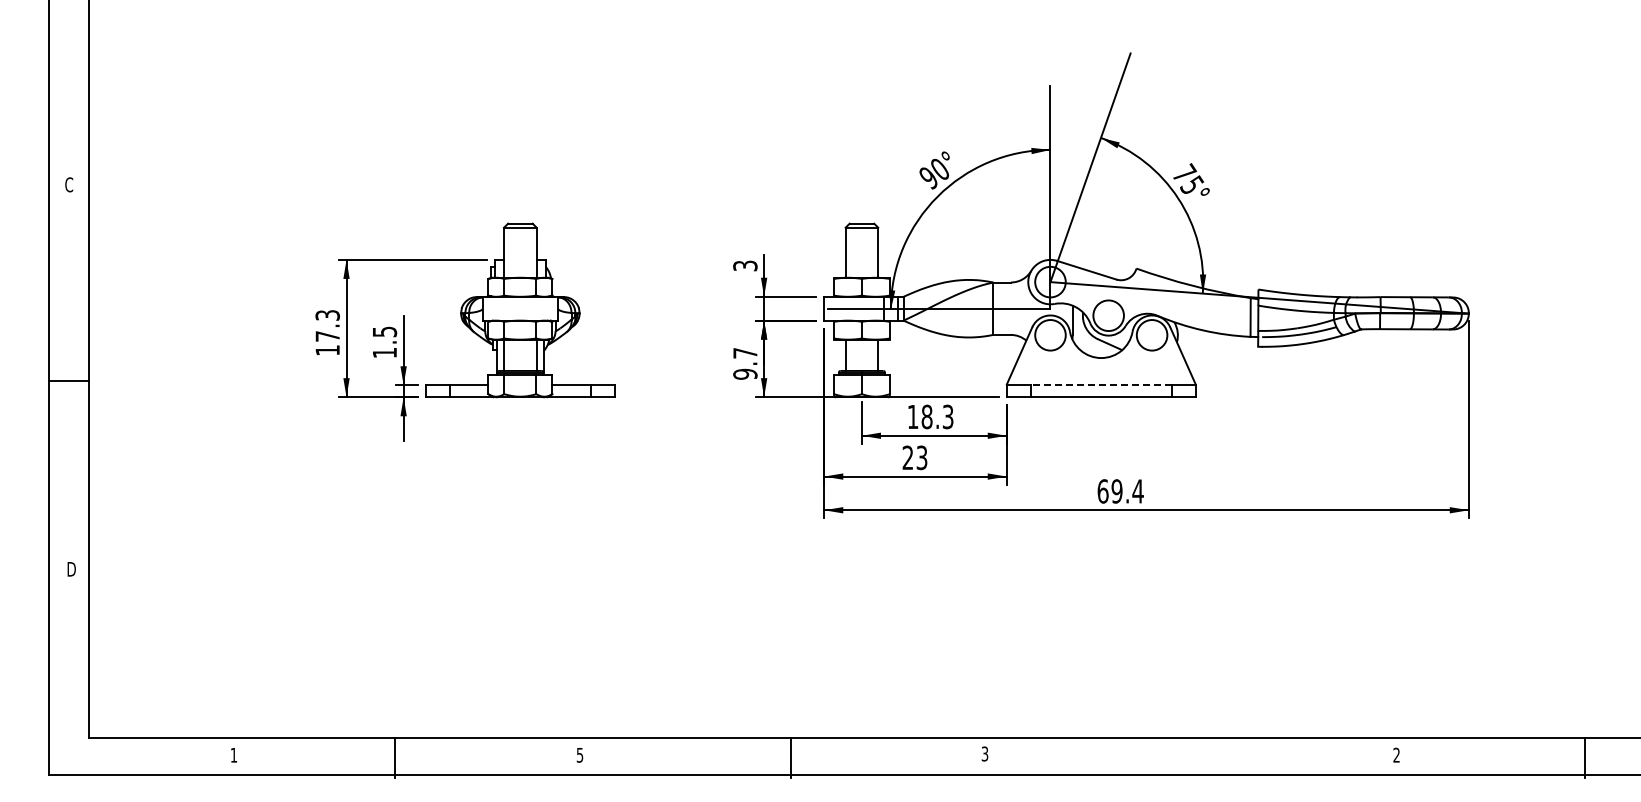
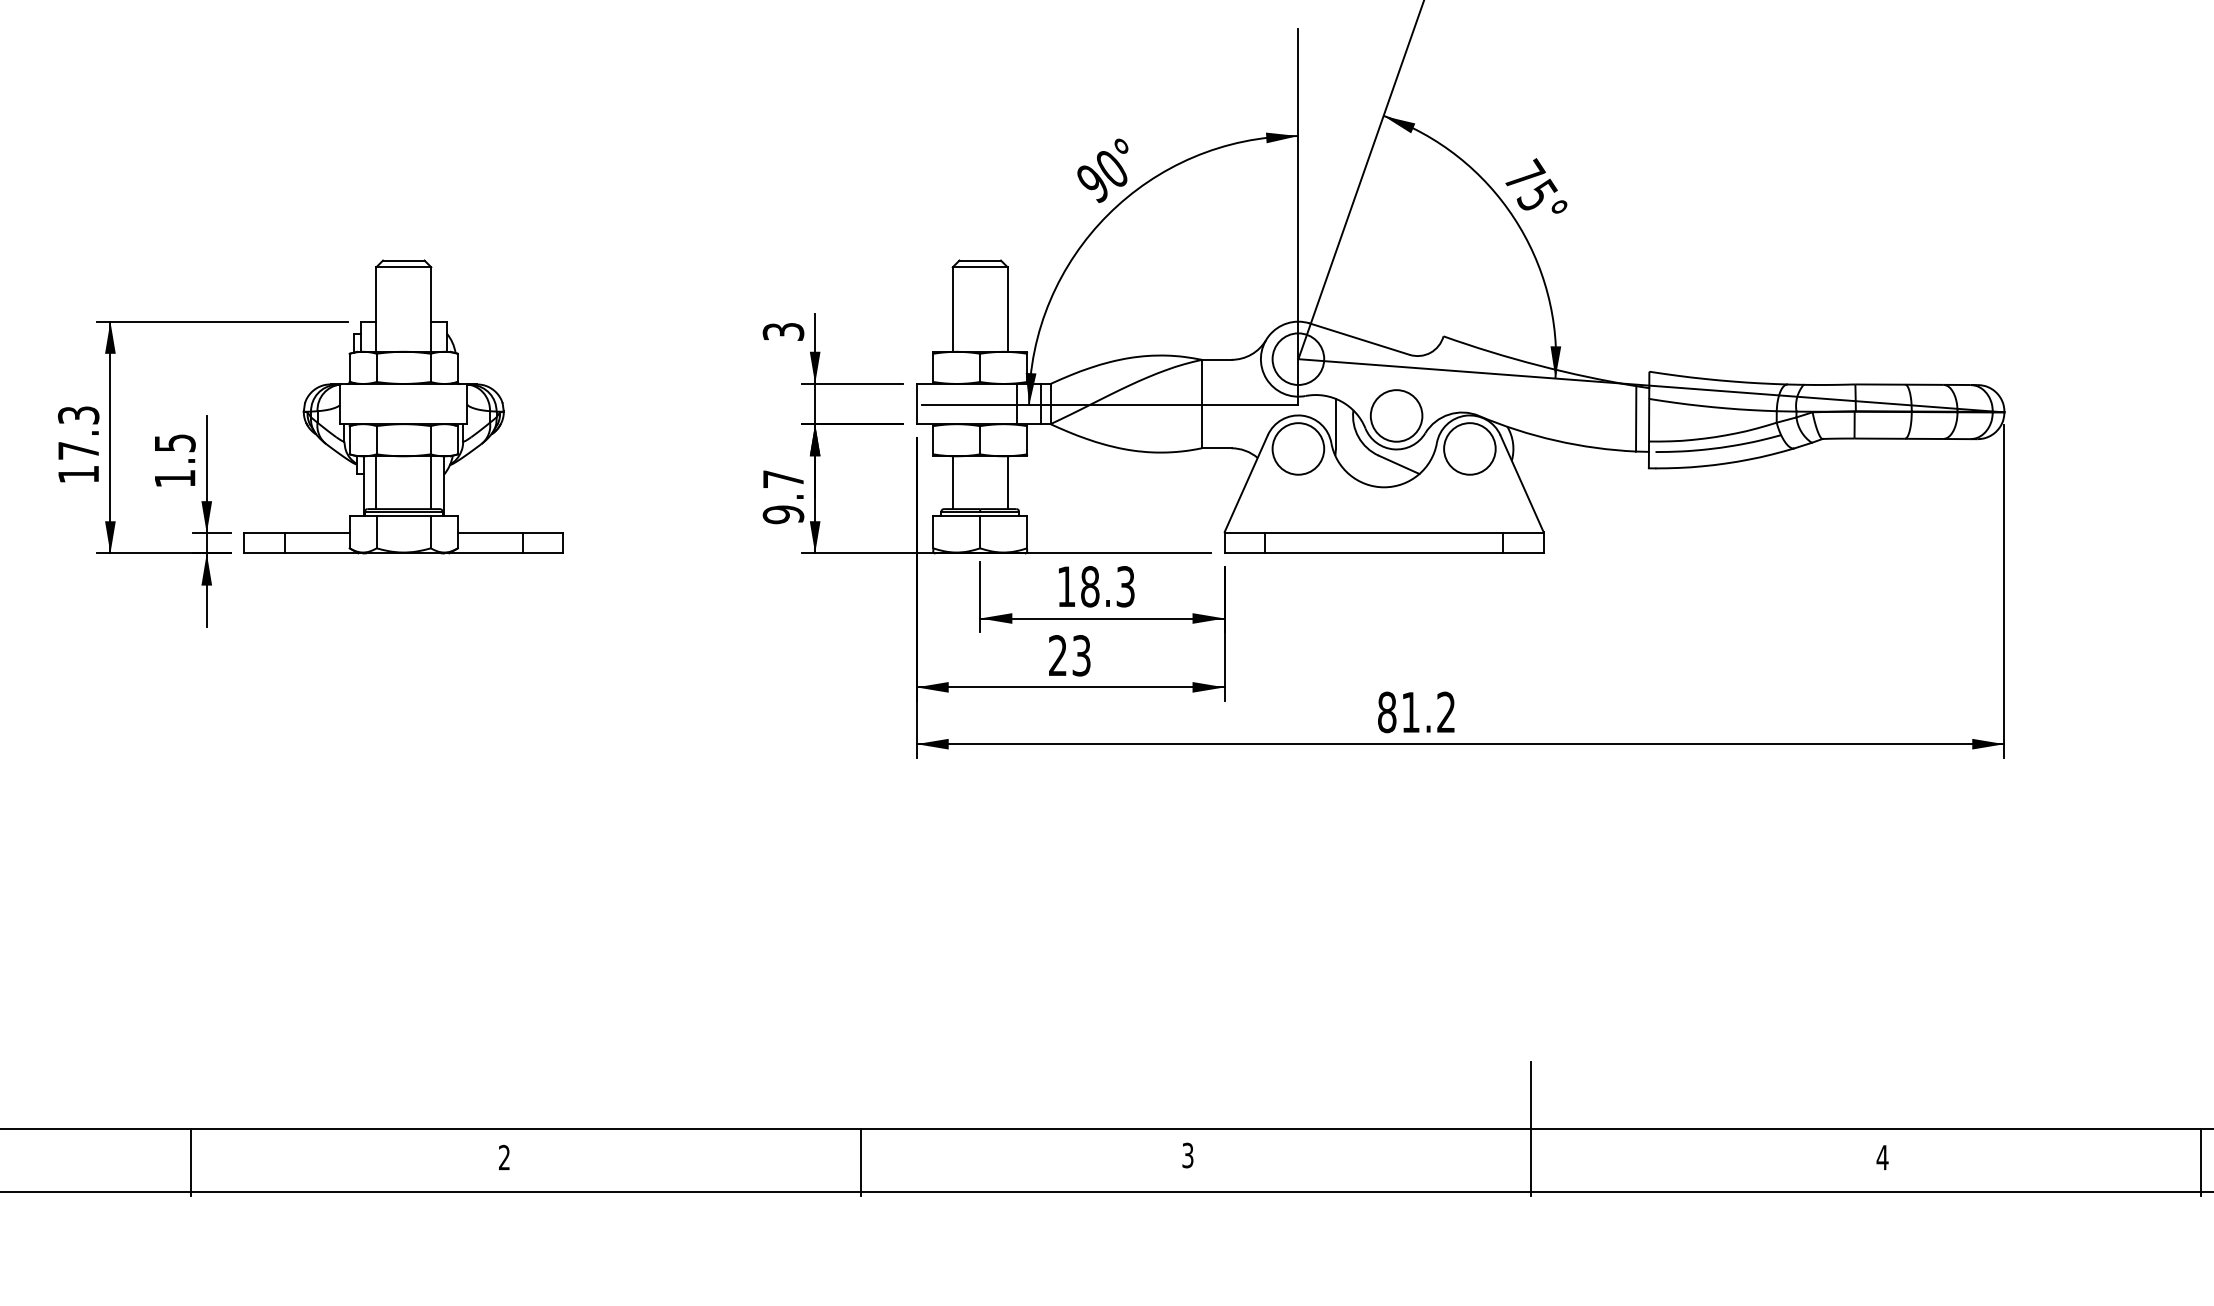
line: (1101, 385) -> (1384, 533), dashed -> solid
text: (1120, 491) -> (1416, 712), 69.4 -> 81.2
line: (1188, 737) -> (1531, 1127), added
text: (579, 754) -> (503, 1156), 5 -> 2
text: (1396, 754) -> (1882, 1156), 2 -> 4

